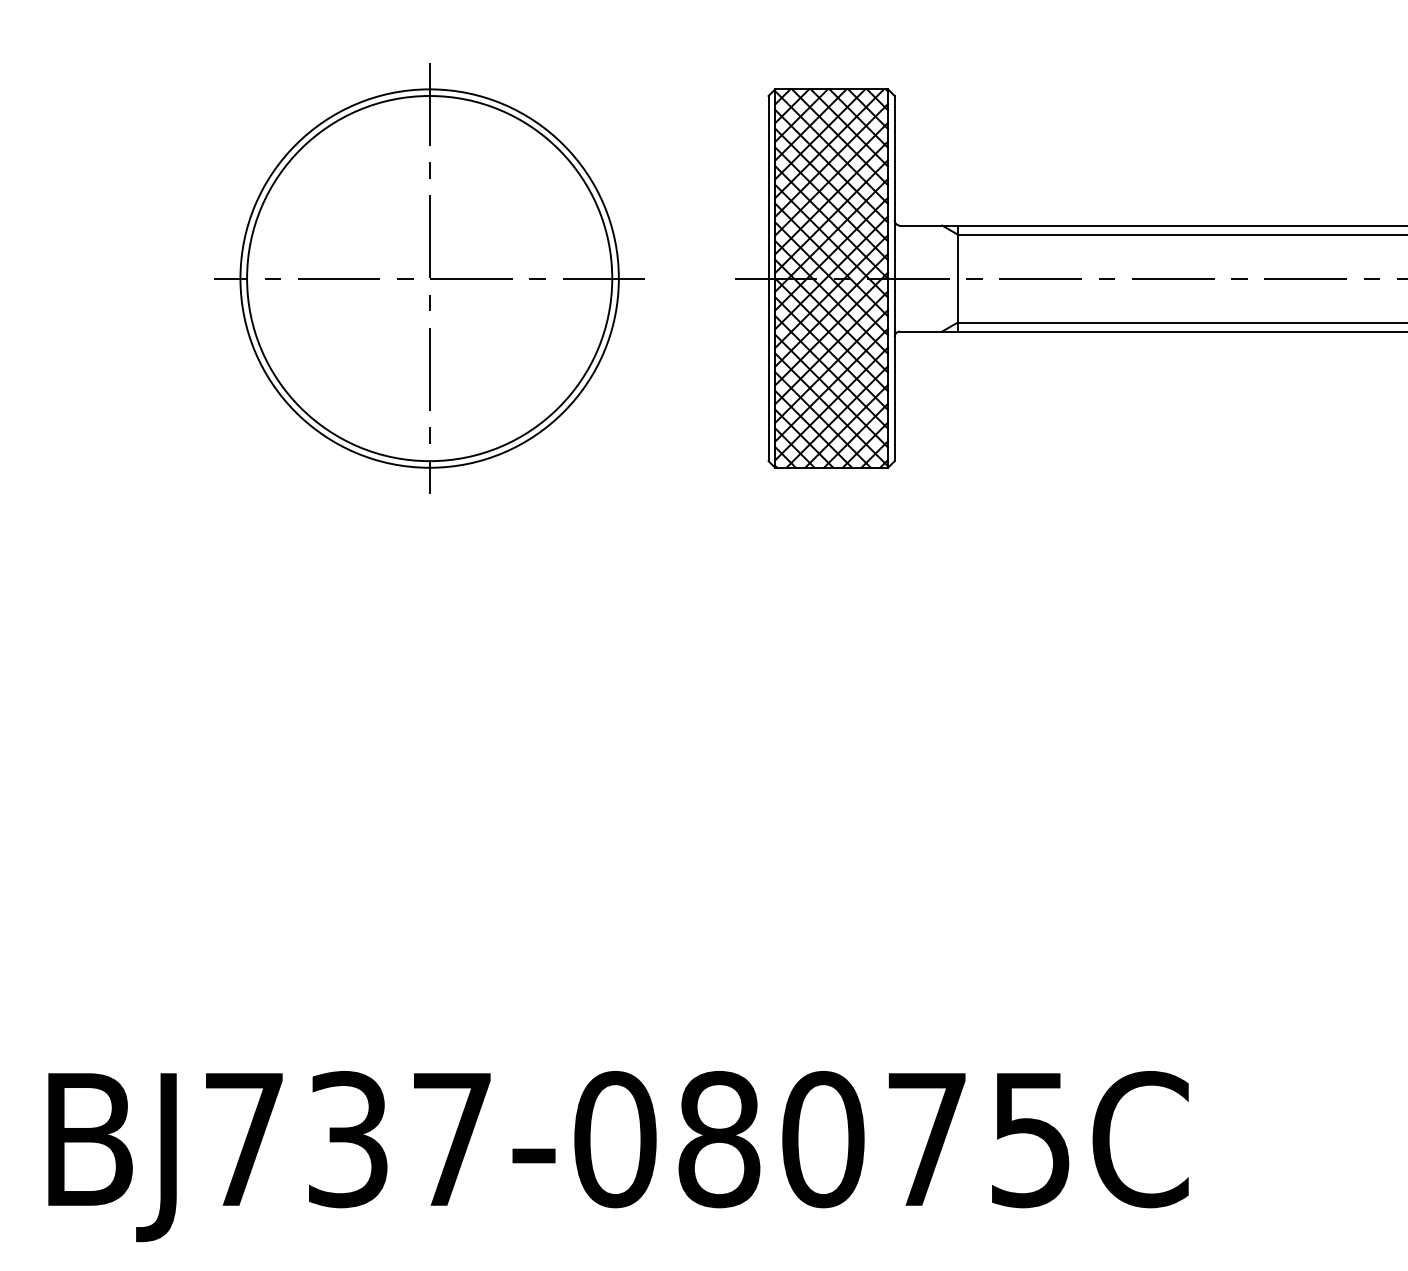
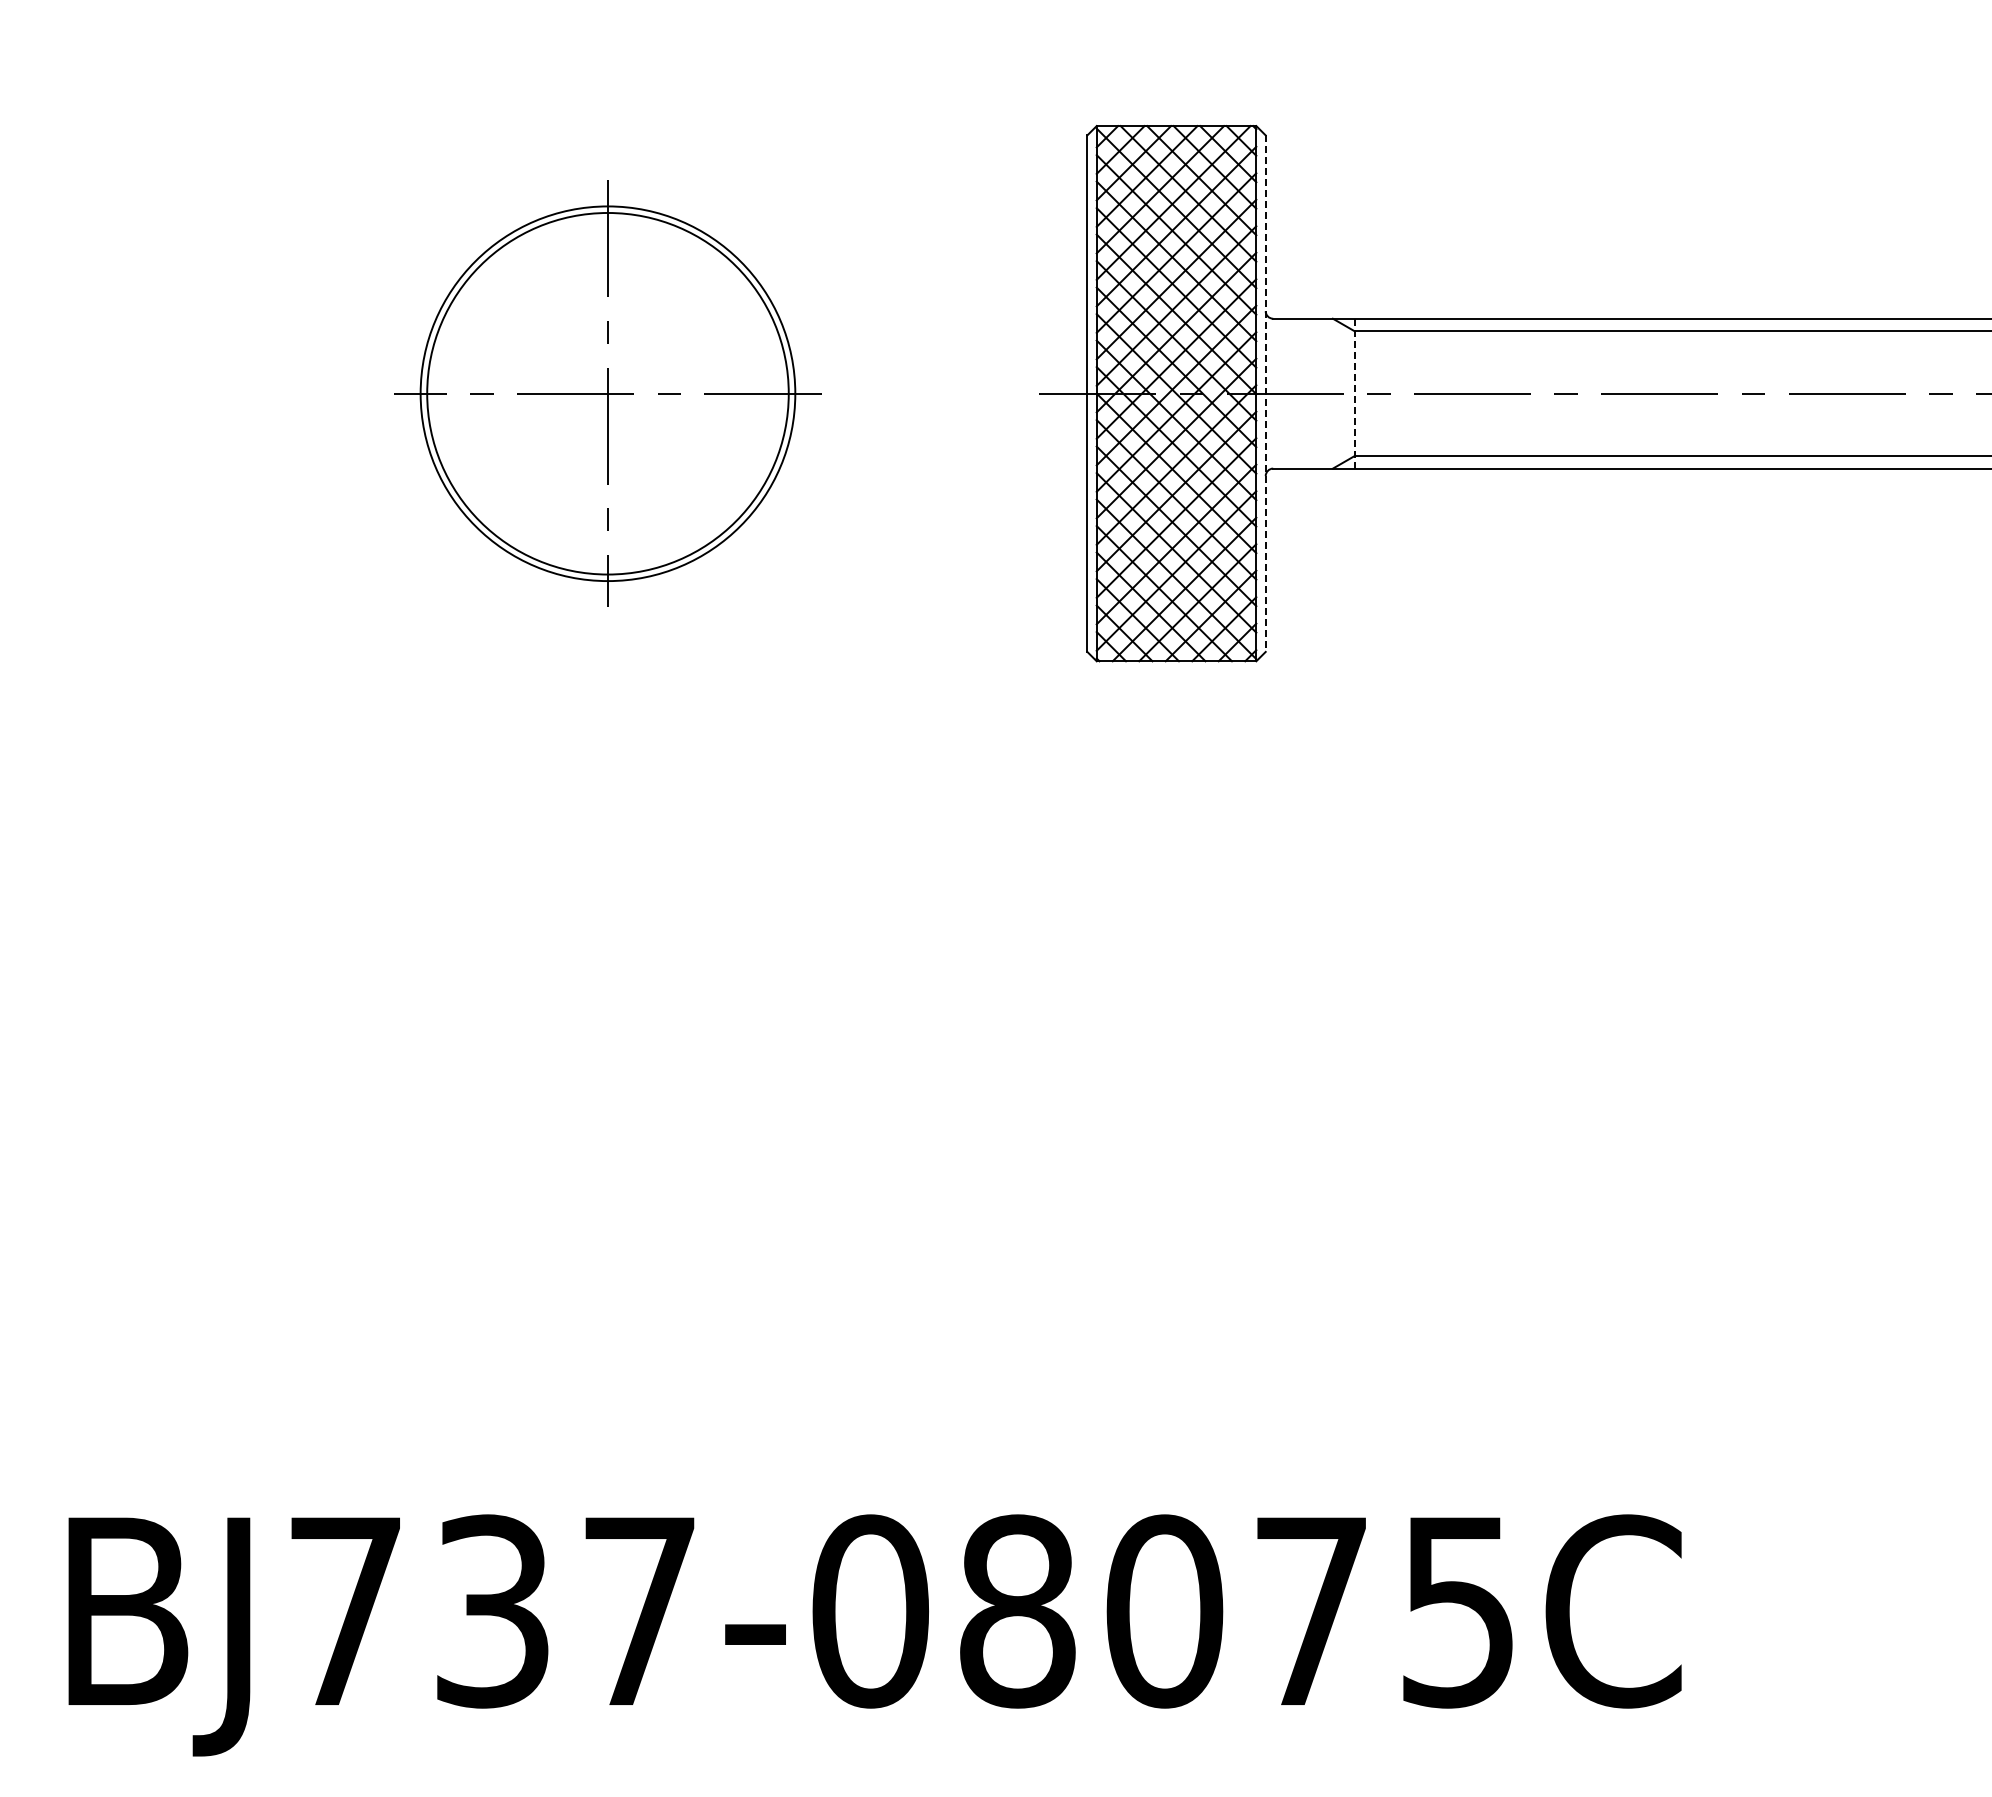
part: (429, 278) -> (607, 393), size x0.7
line: (957, 278) -> (1354, 393), solid -> dashed
line: (894, 279) -> (1265, 394), solid -> dashed

